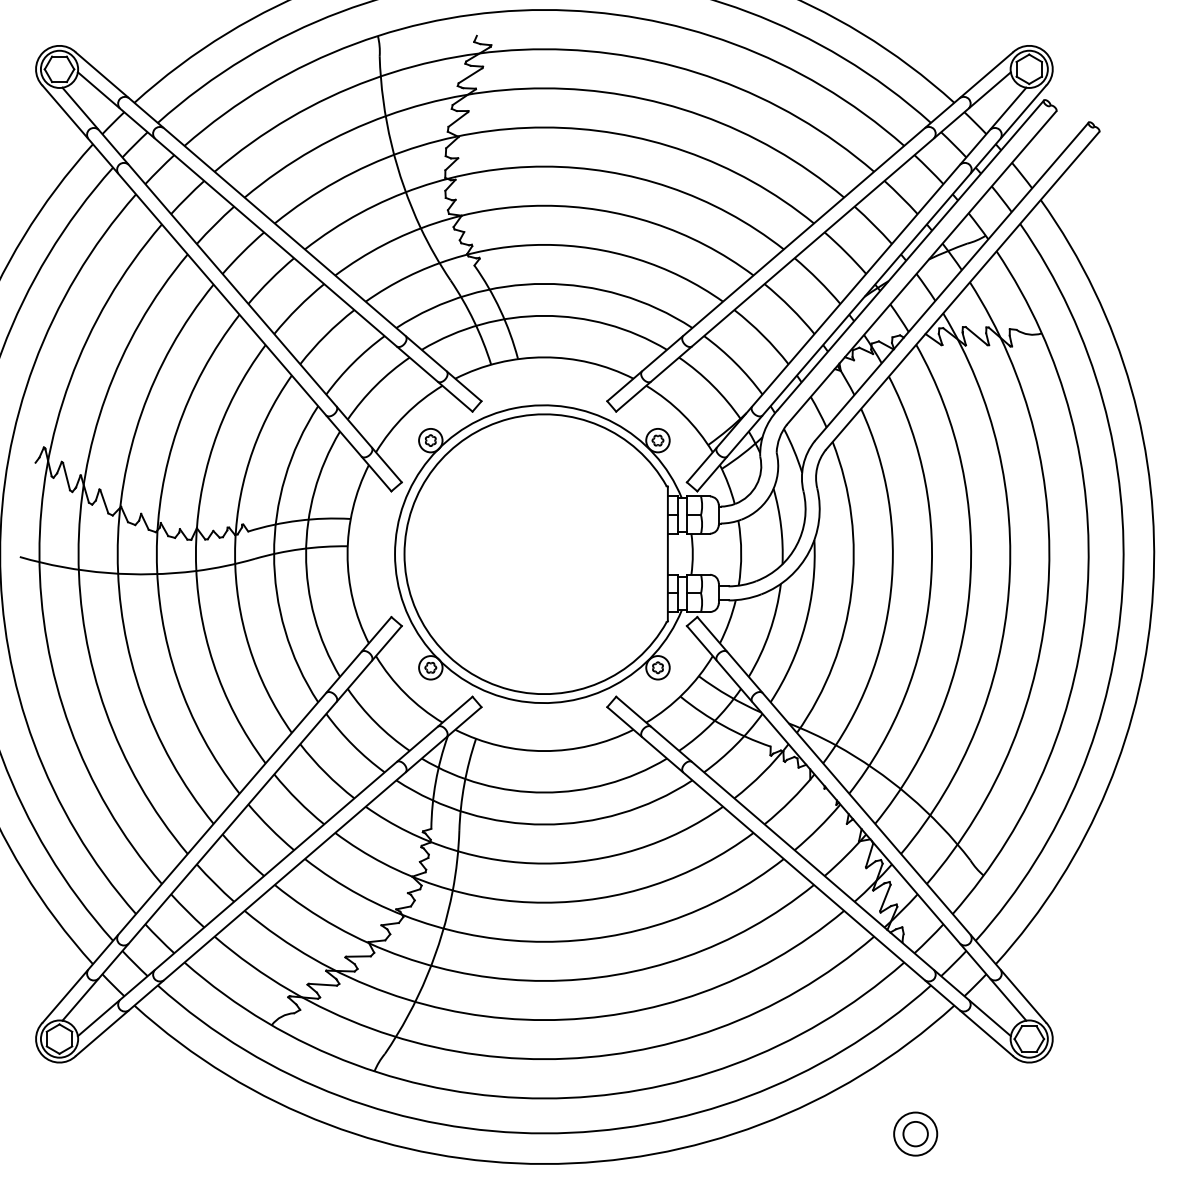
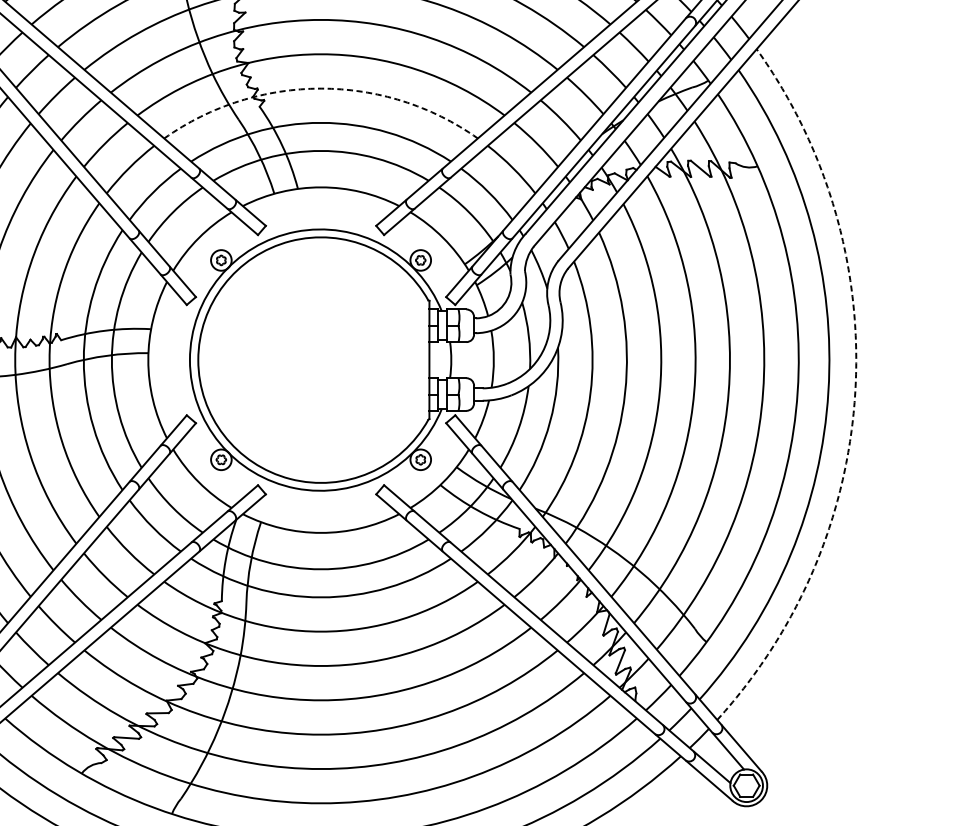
arc: (544, 244) -> (321, 88), solid -> dashed
arc: (1153, 590) -> (855, 391), solid -> dashed

